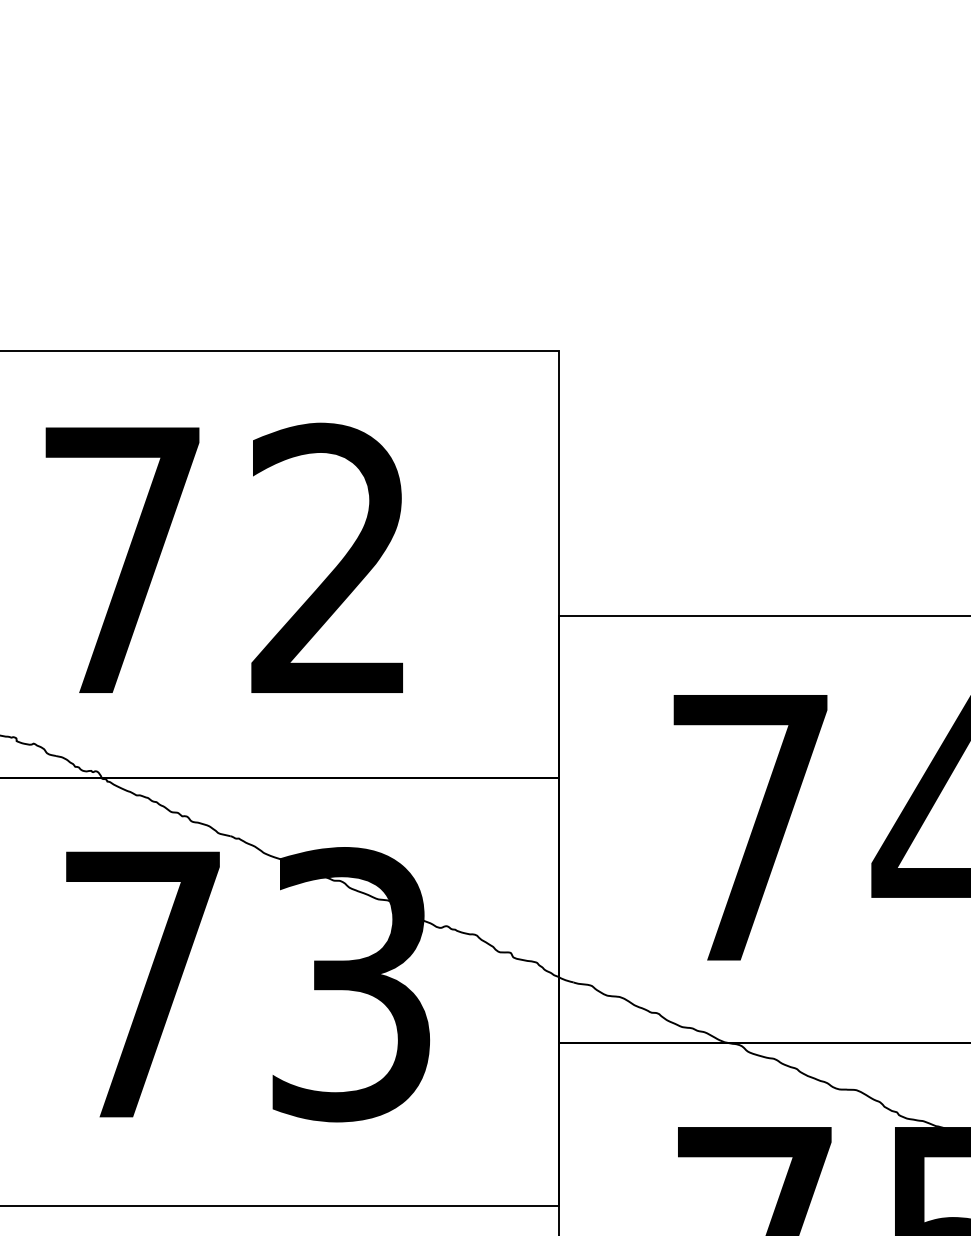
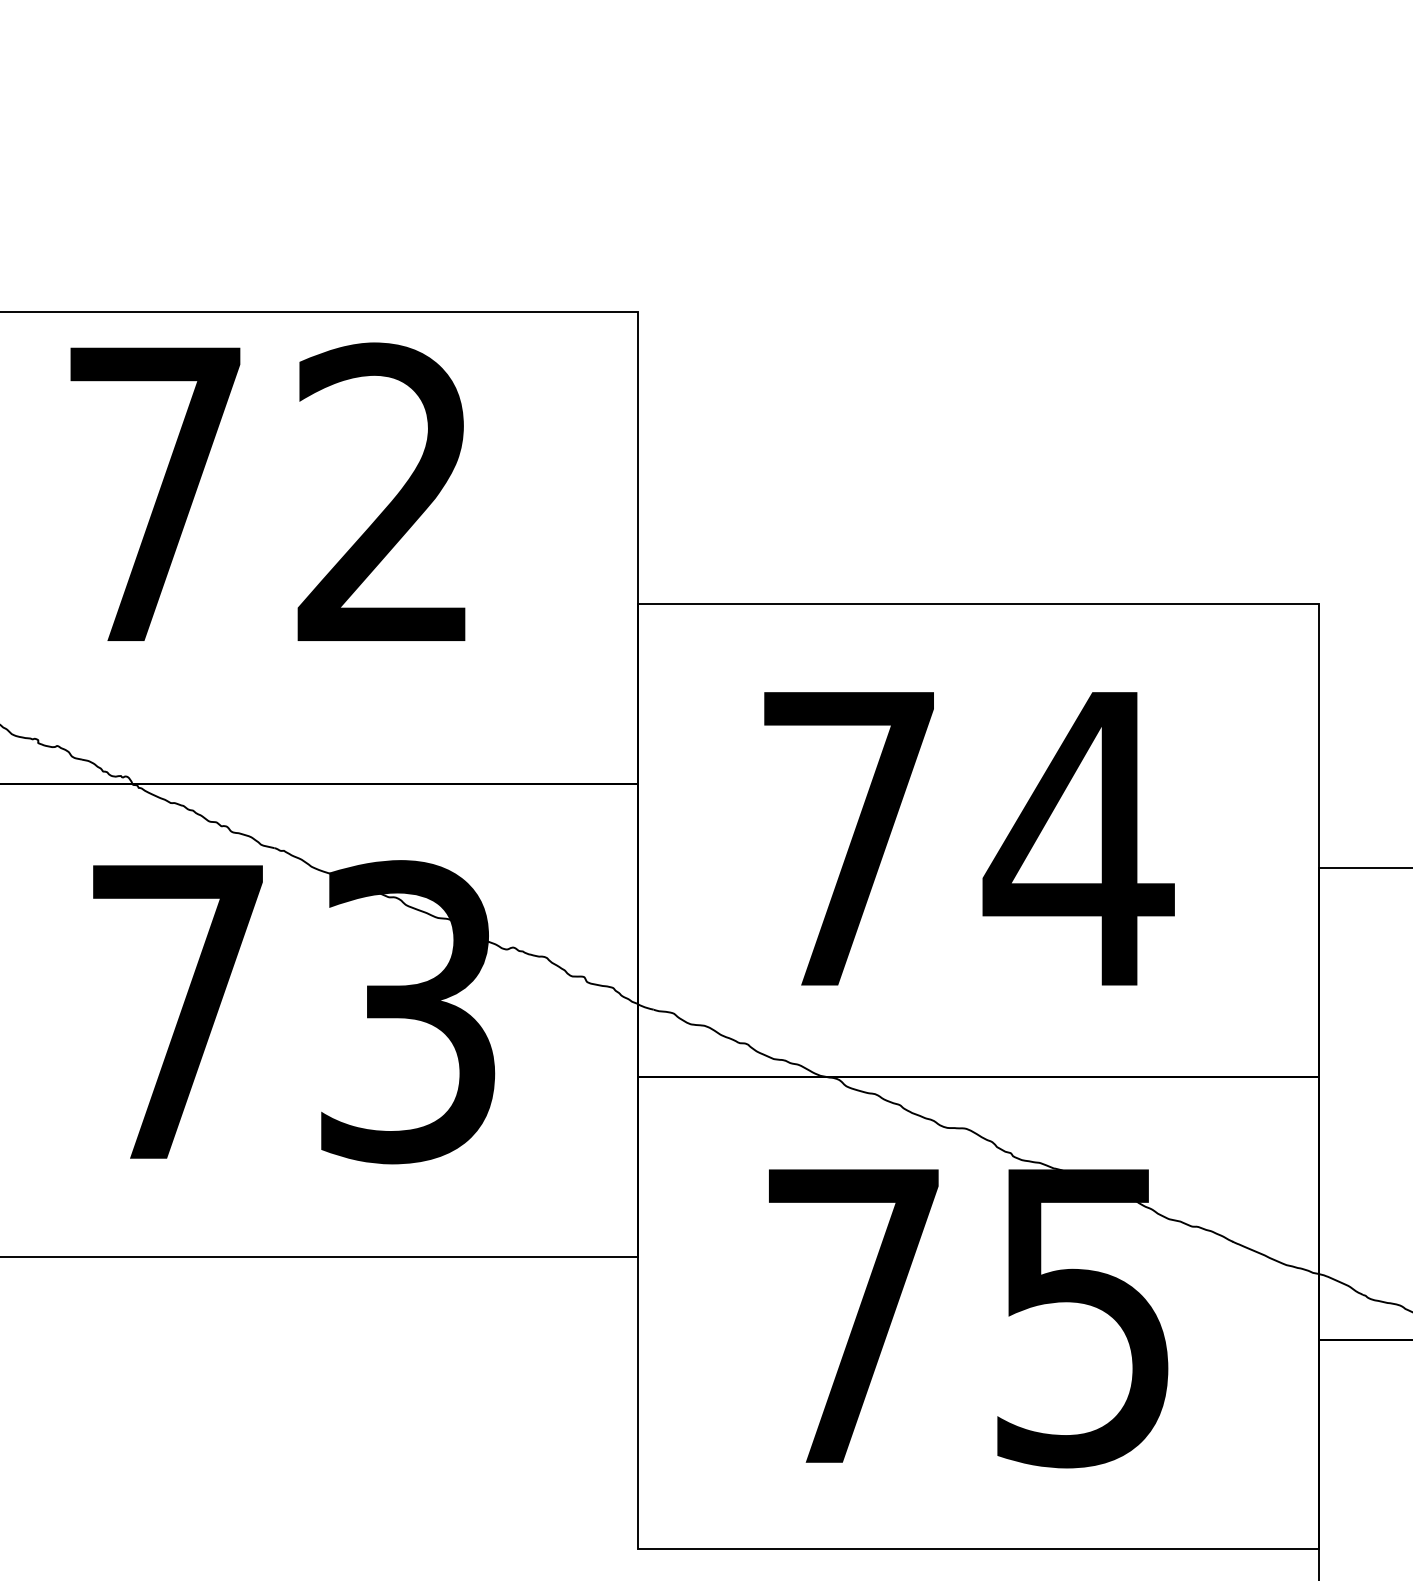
text: (224, 557) -> (267, 491), moved

